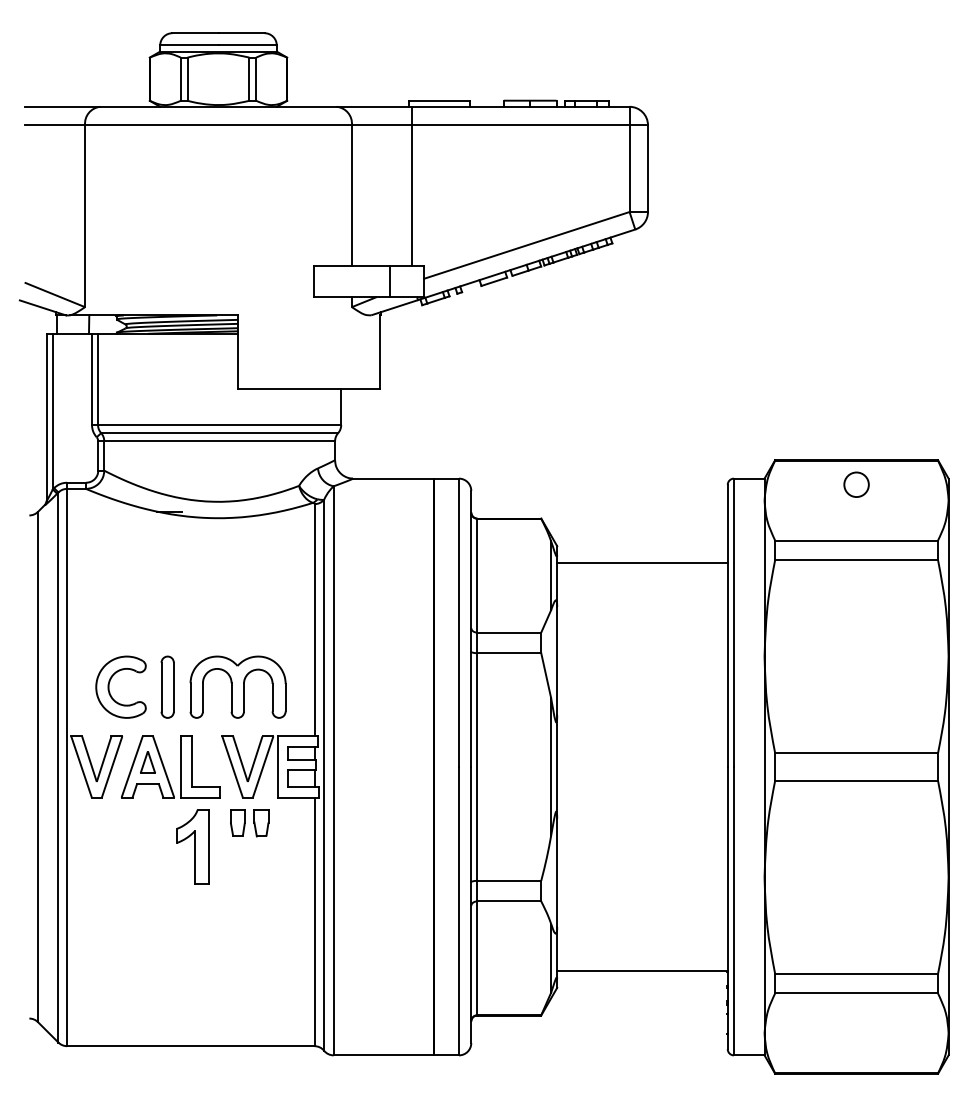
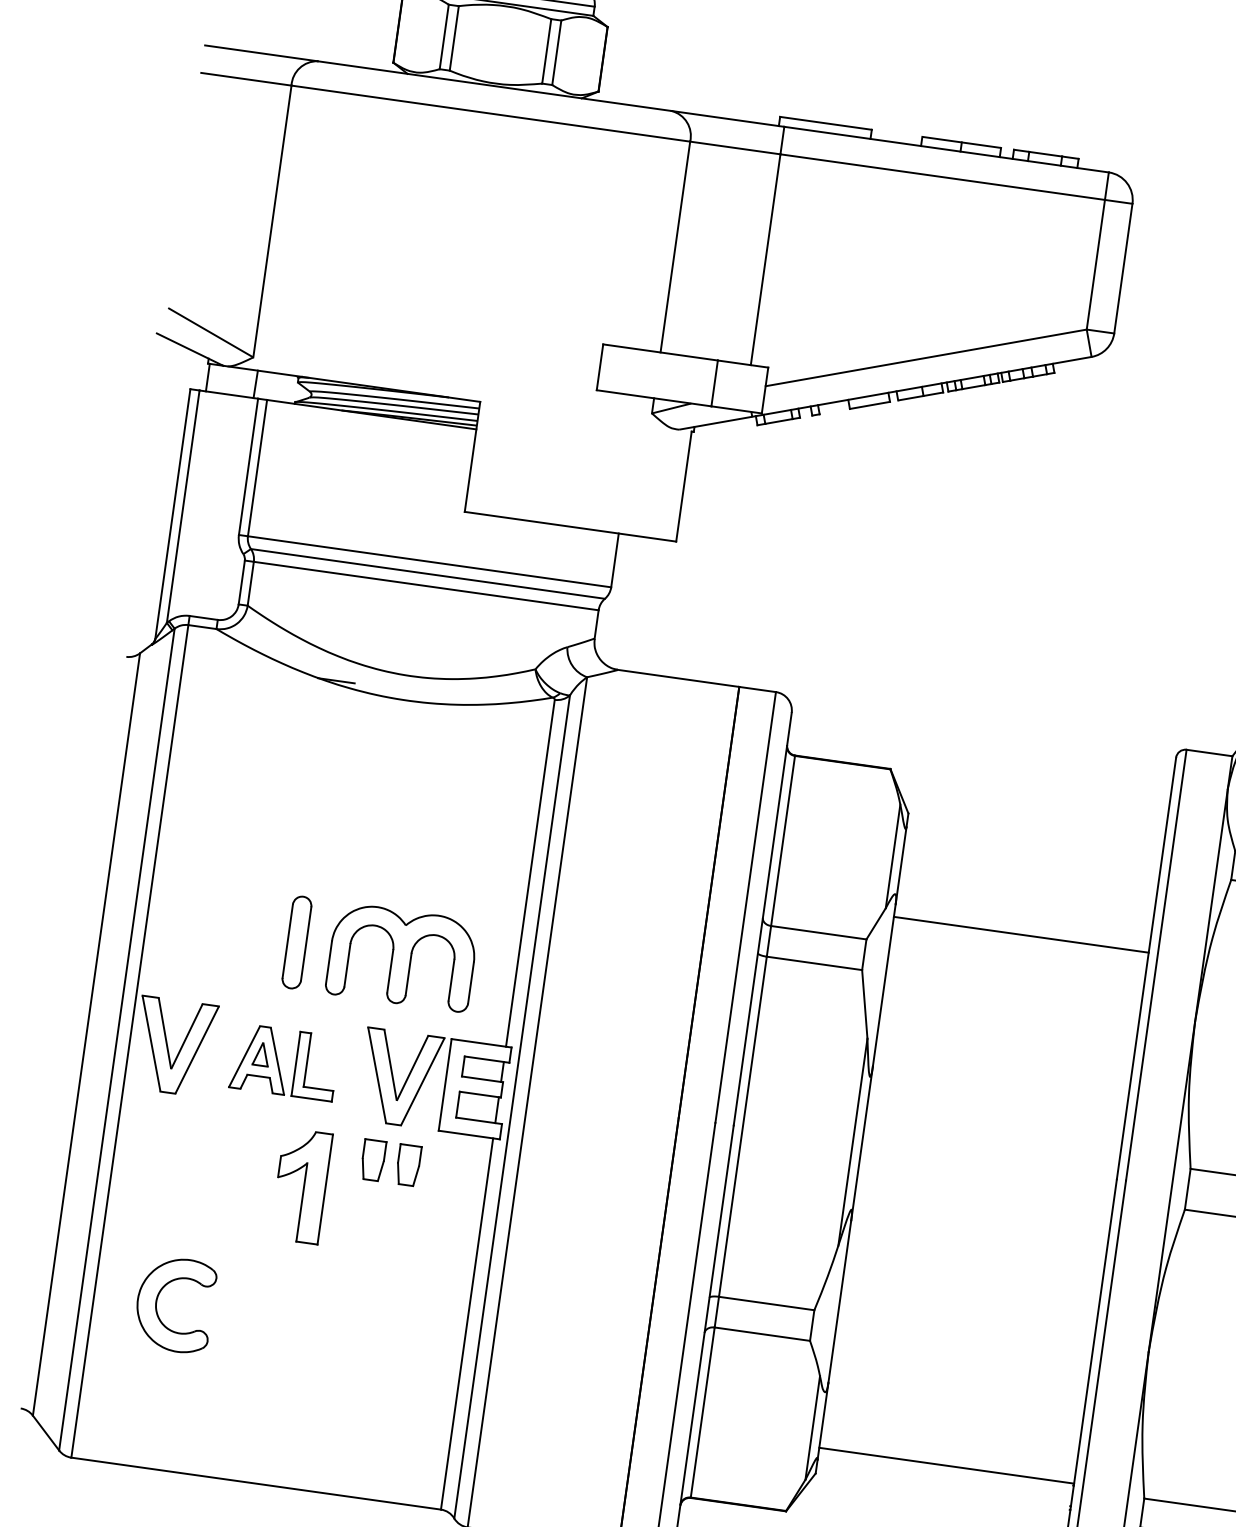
line: (642, 563) -> (1021, 935), moved
part: (110, 682) -> (160, 1295), moved
part: (170, 766) -> (284, 1061), size x0.7

